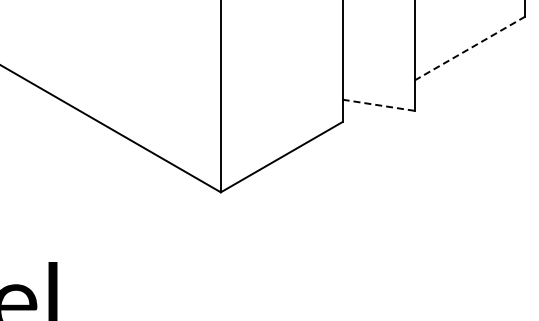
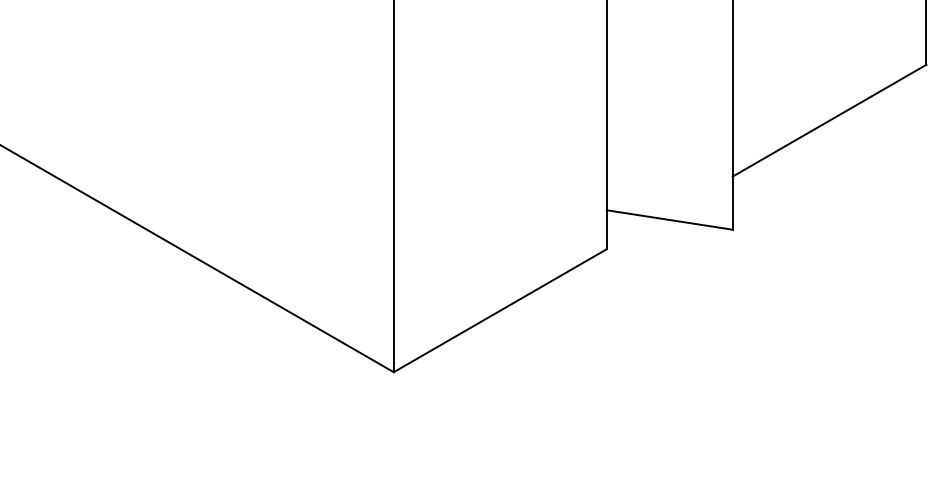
line: (470, 48) -> (830, 120), dashed -> solid
line: (378, 105) -> (669, 220), dashed -> solid

